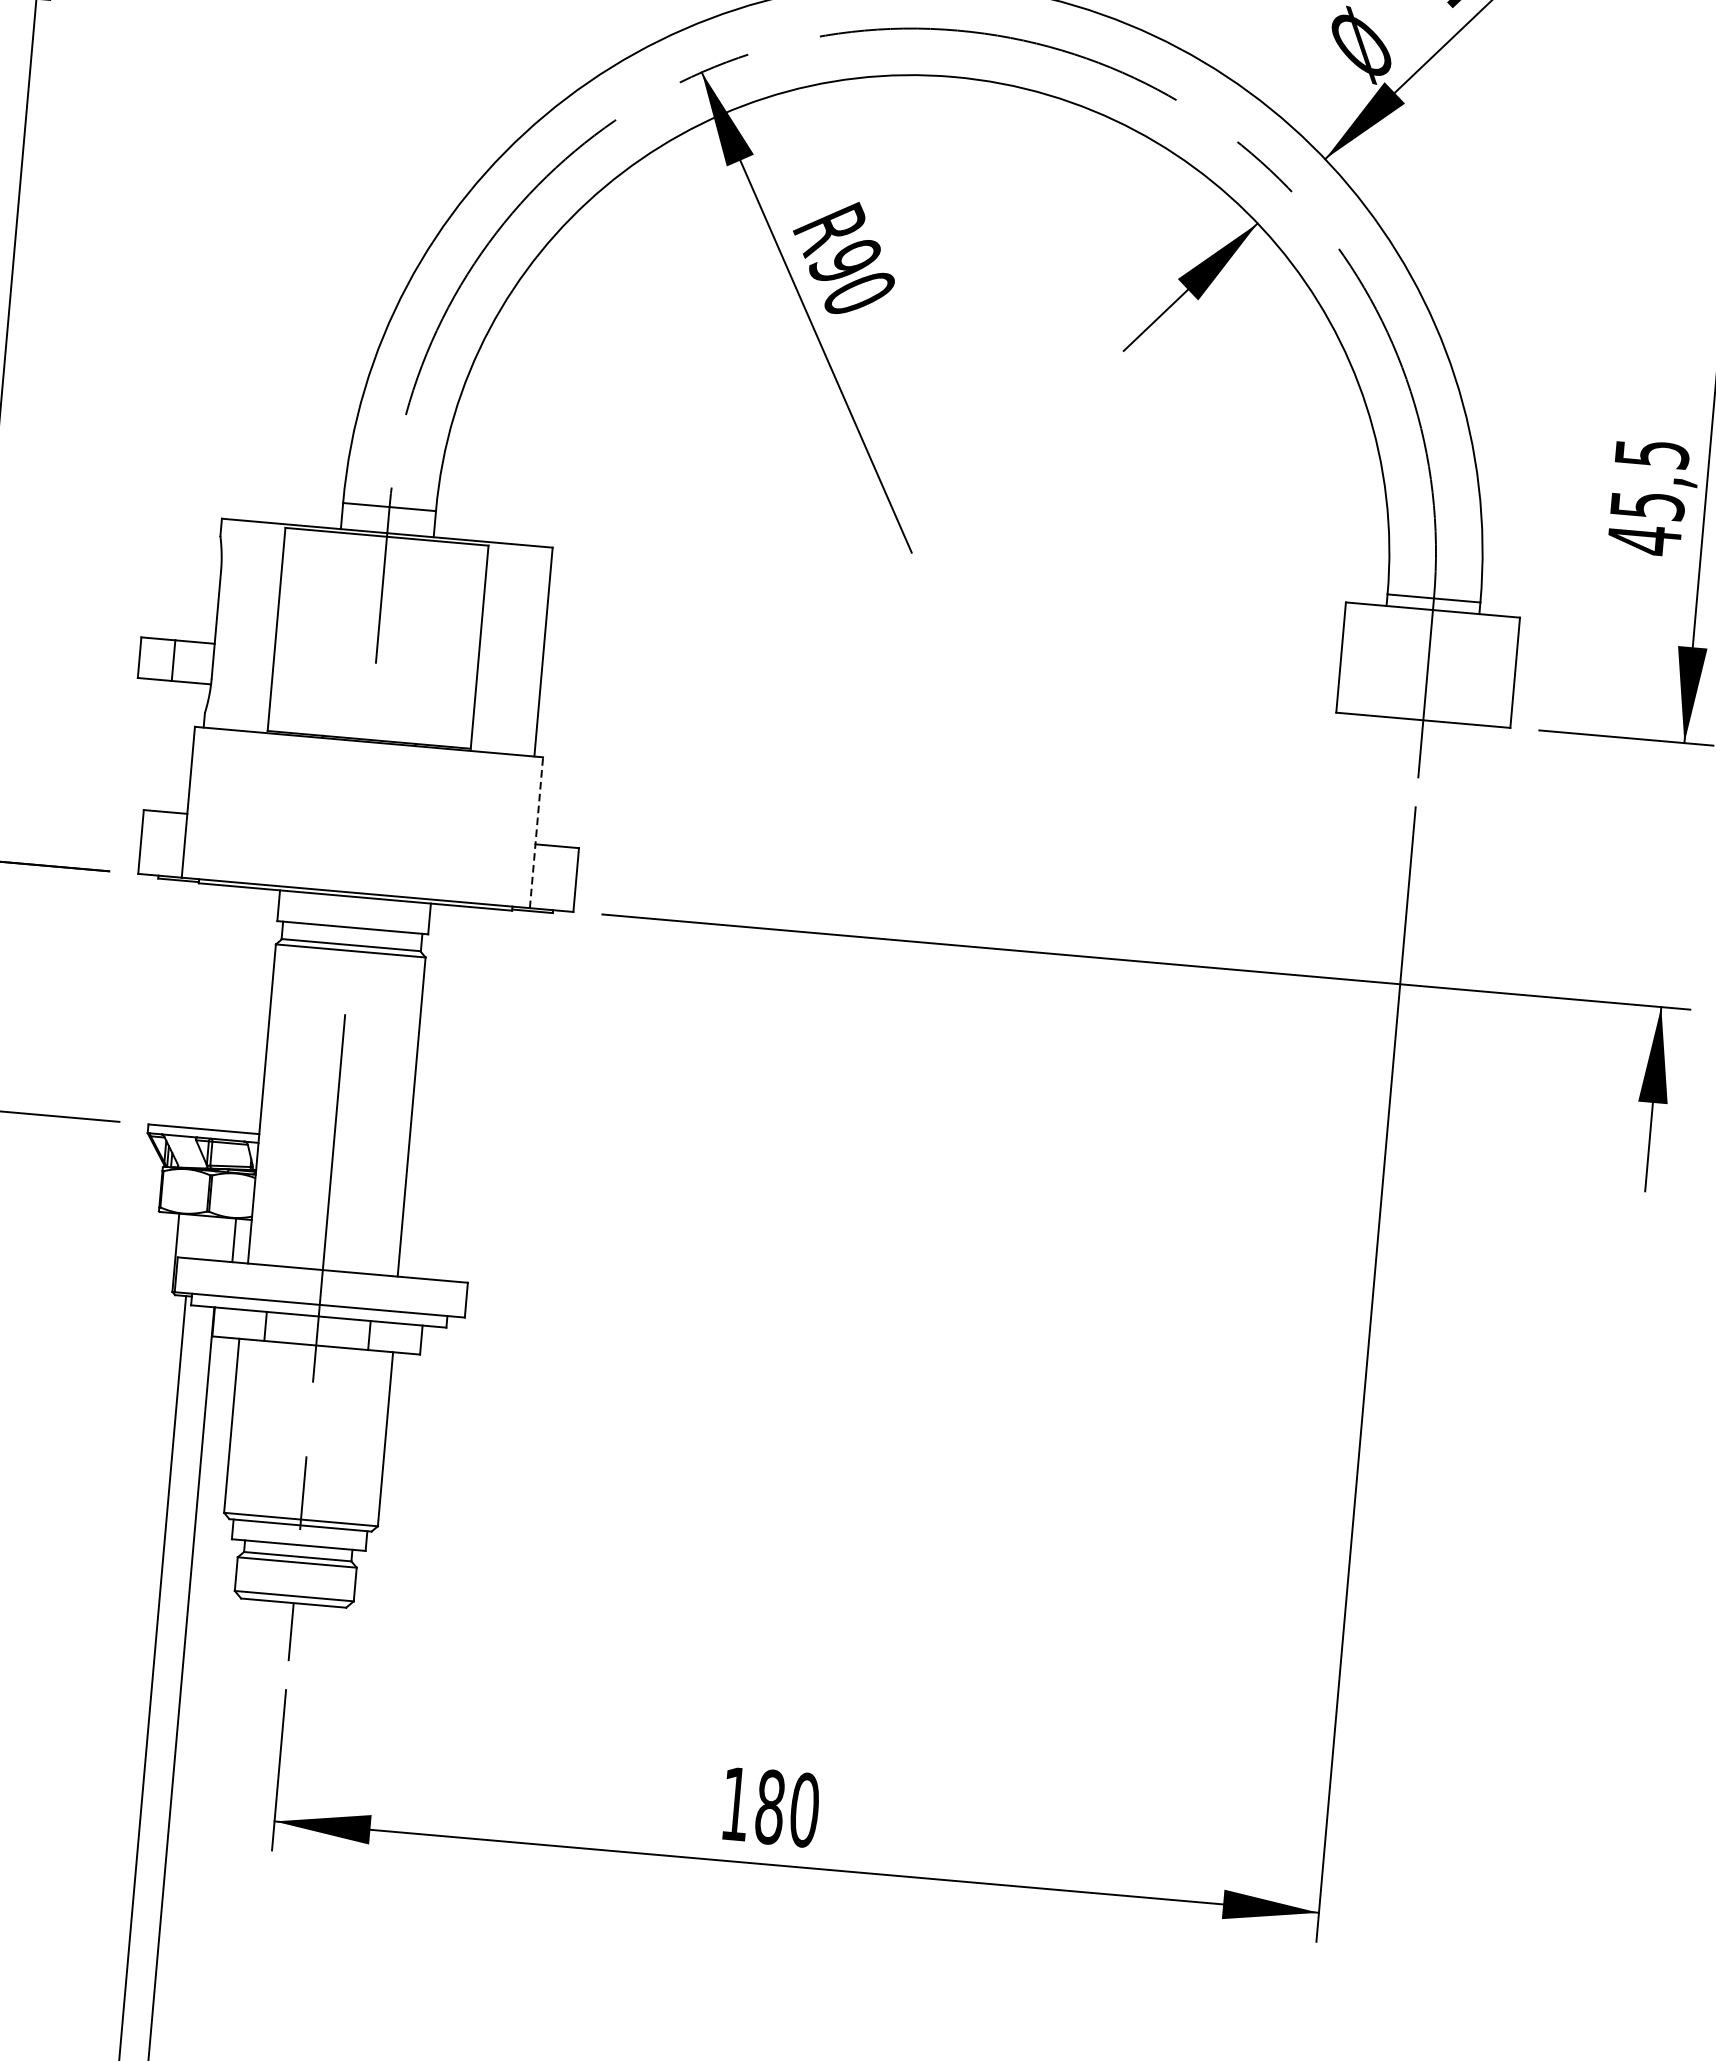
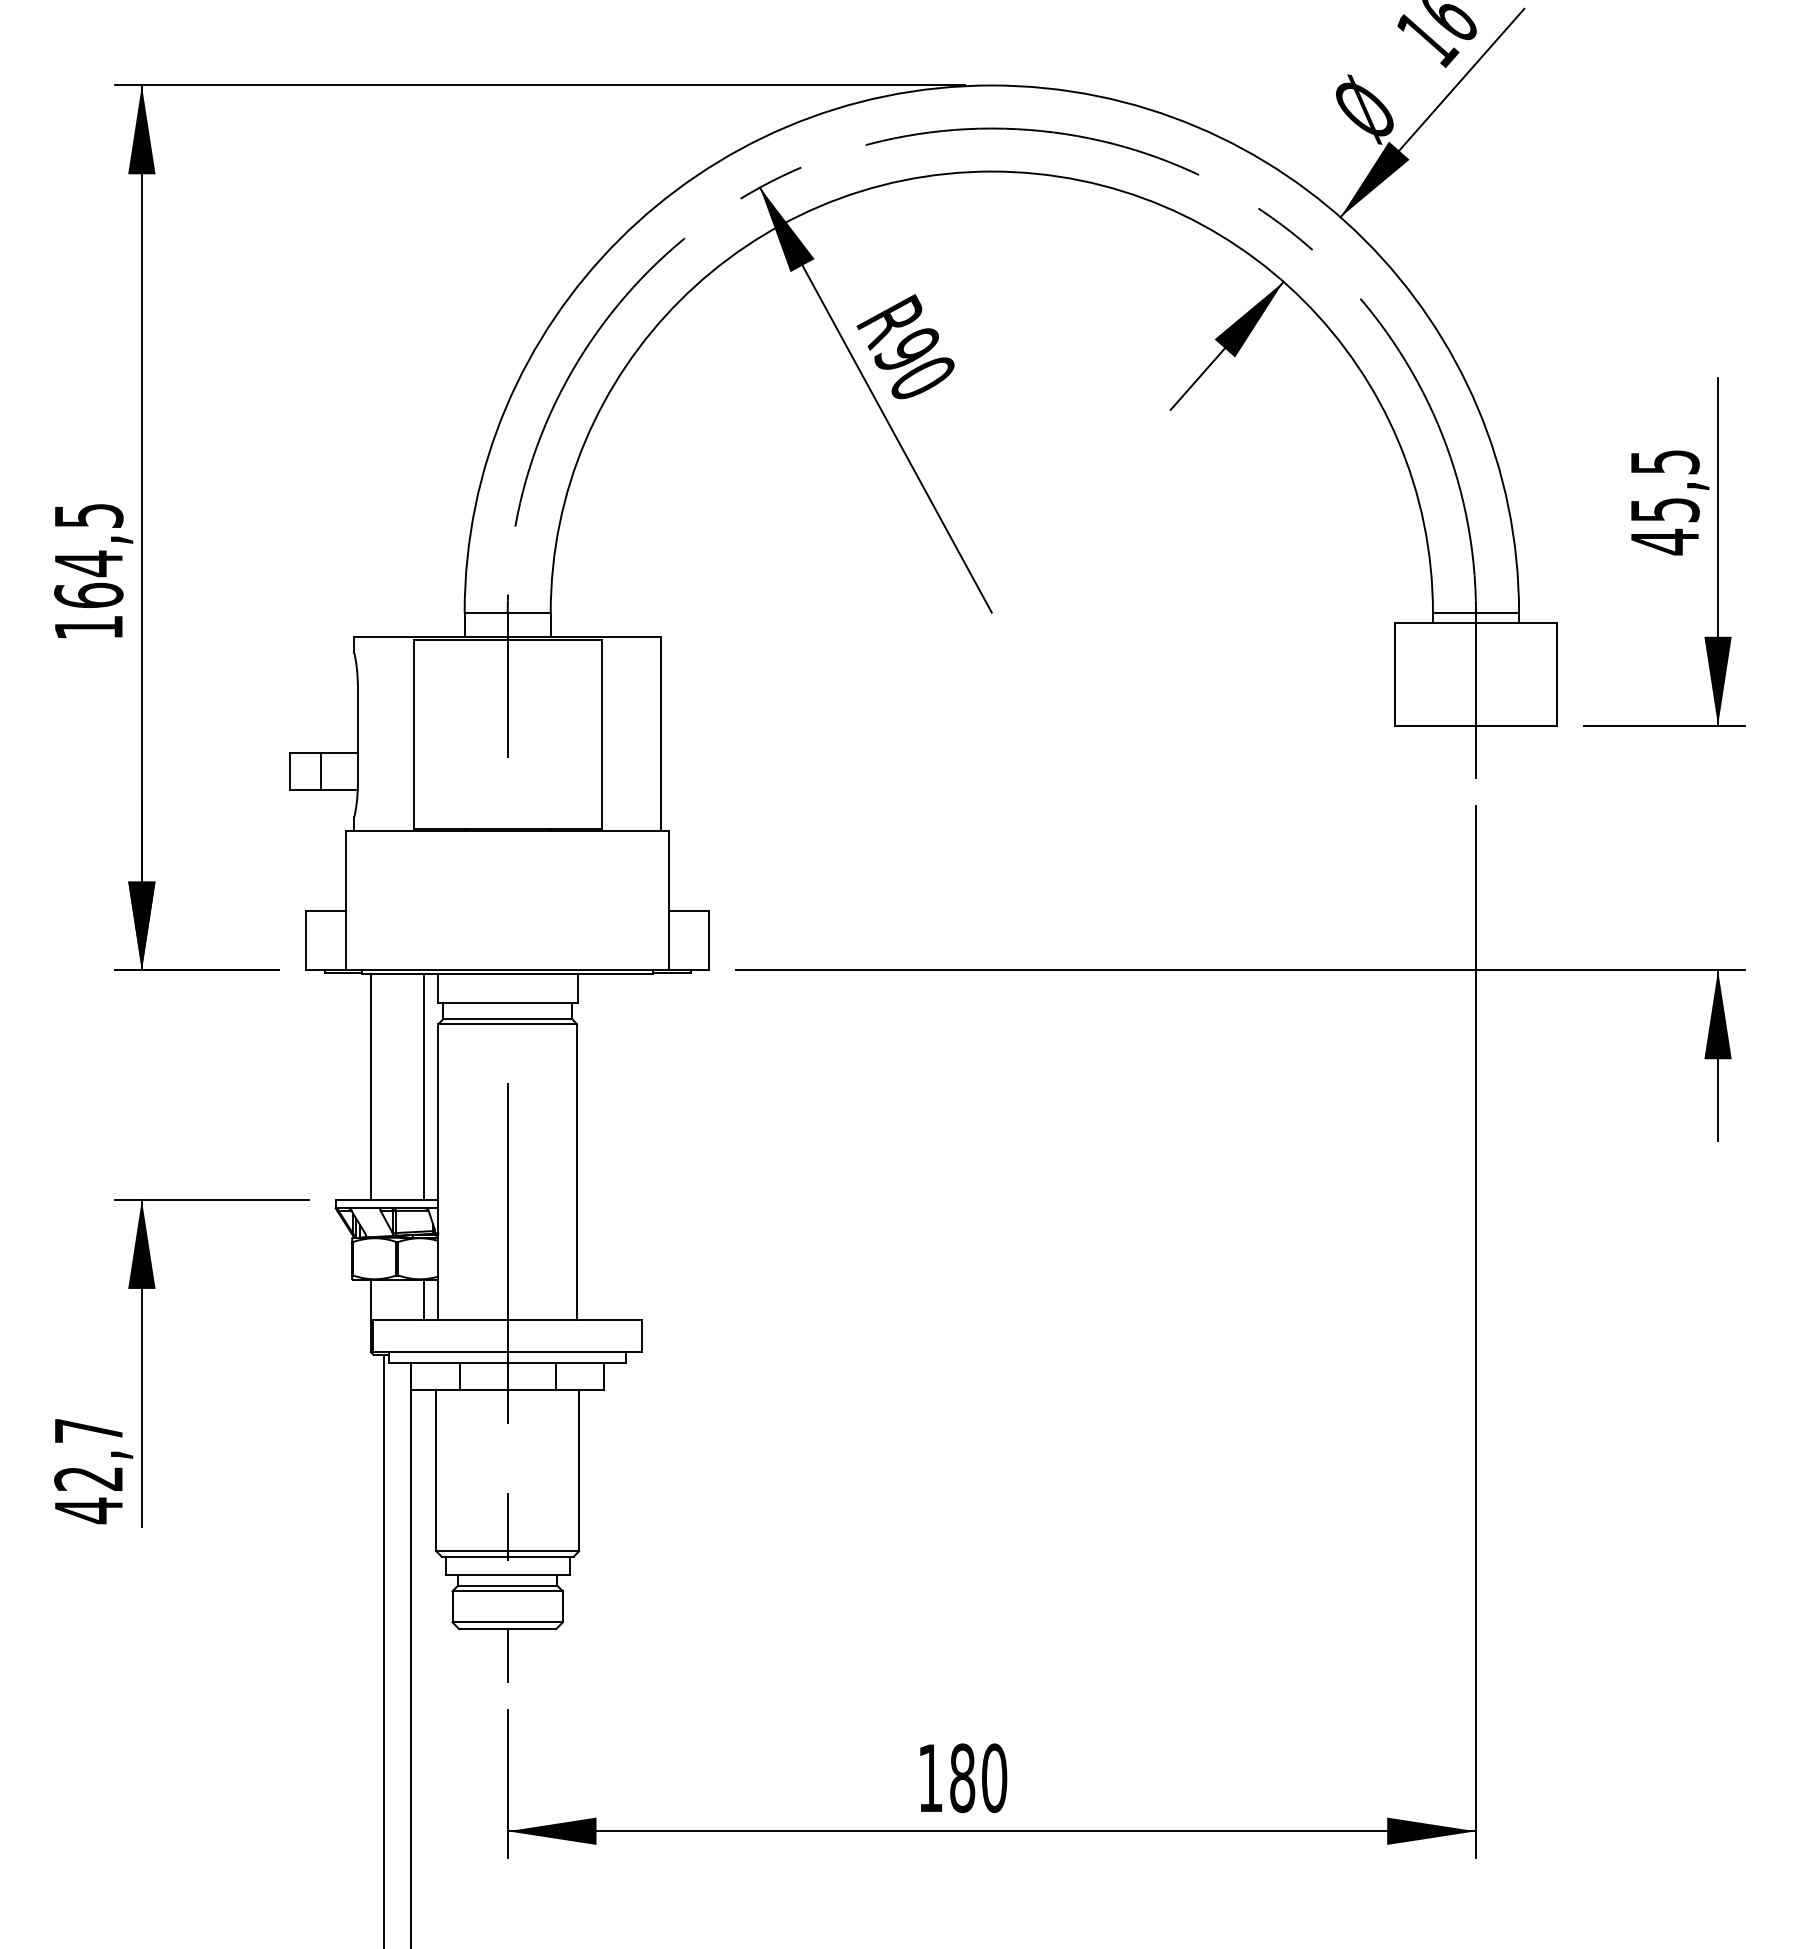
line: (536, 832) -> (669, 900), dashed -> solid
line: (197, 1006) -> (371, 1087), added
line: (253, 1011) -> (423, 1087), added

